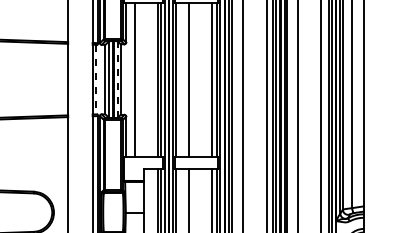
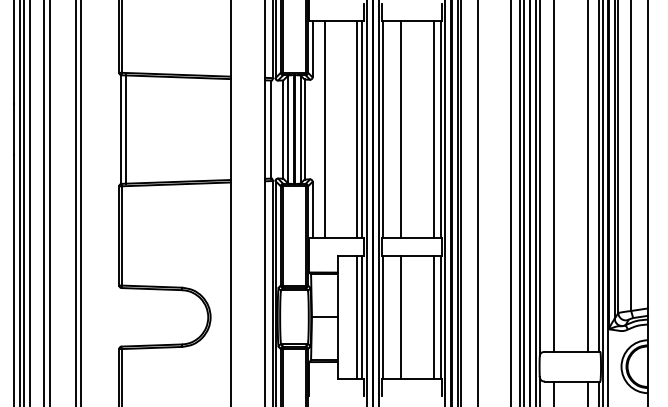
line: (96, 80) -> (270, 130), dashed -> solid
line: (117, 80) -> (300, 130), dashed -> solid

